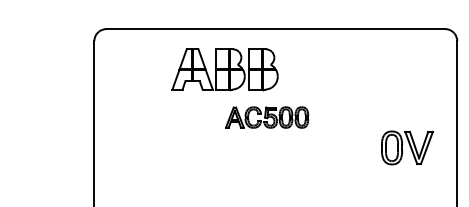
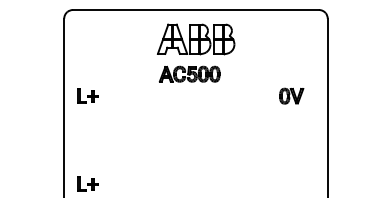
part: (224, 69) -> (195, 39), moved
part: (126, 146) -> (87, 95), added
part: (407, 146) -> (291, 95), size x0.62

